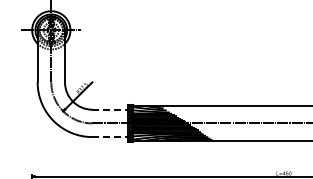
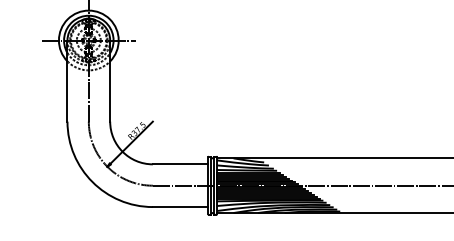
line: (110, 109) -> (181, 164), dashed -> solid
line: (110, 137) -> (181, 207), dashed -> solid

